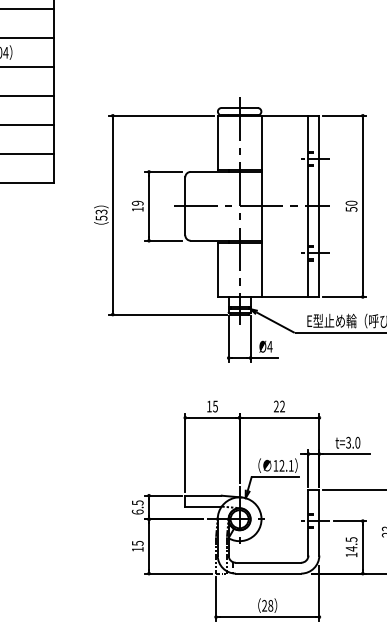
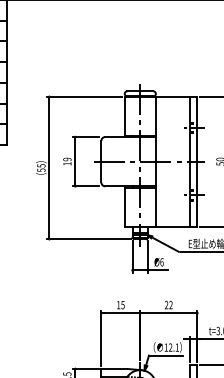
text: (100, 211) -> (40, 165), 53 -> 55
text: (269, 346) -> (161, 262), Ø4 -> Ø6

